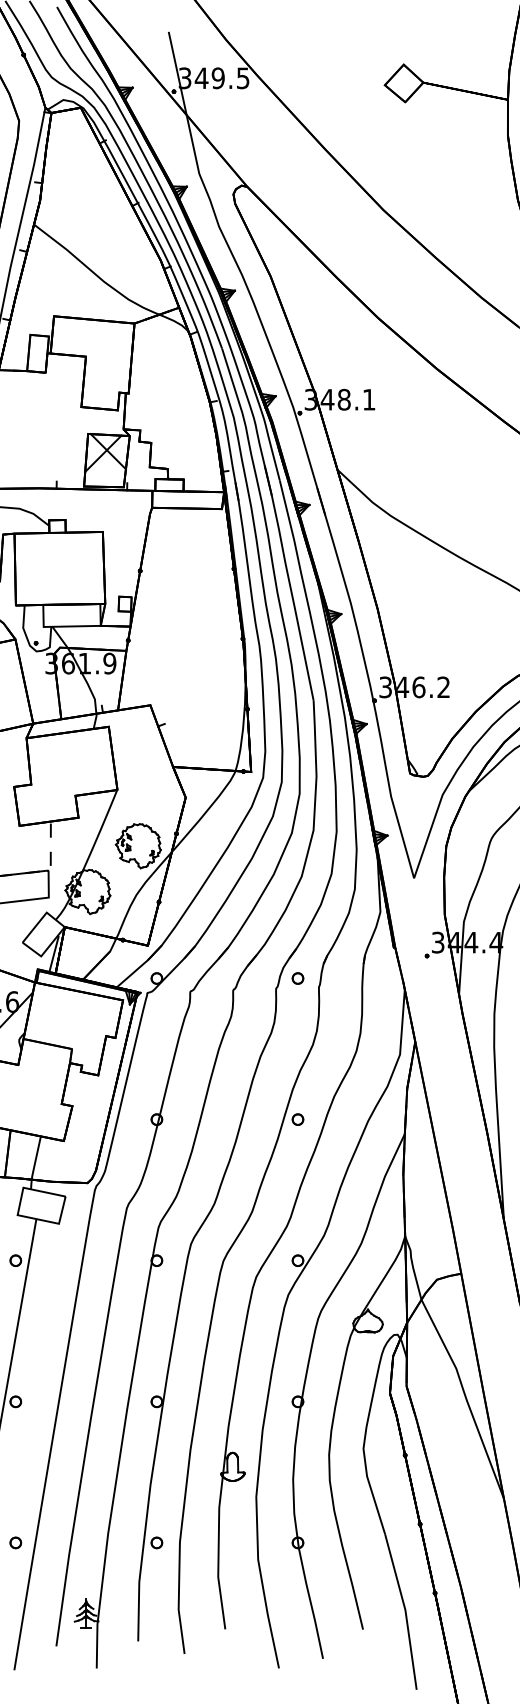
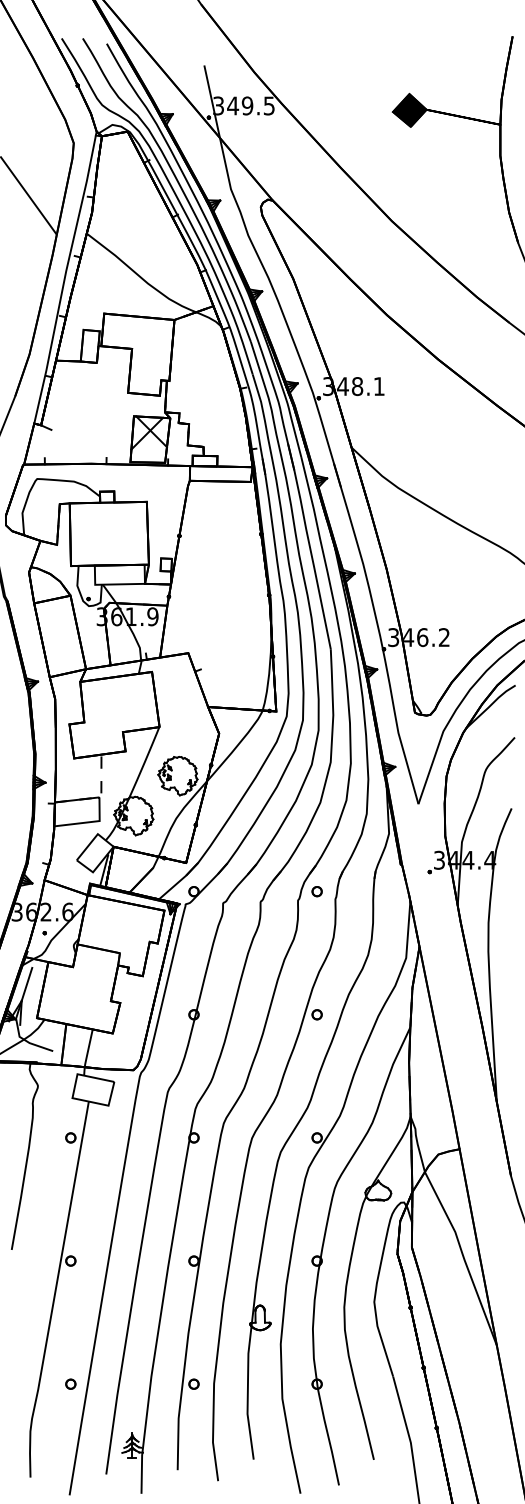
fill: (403, 83) -> (409, 110), added

